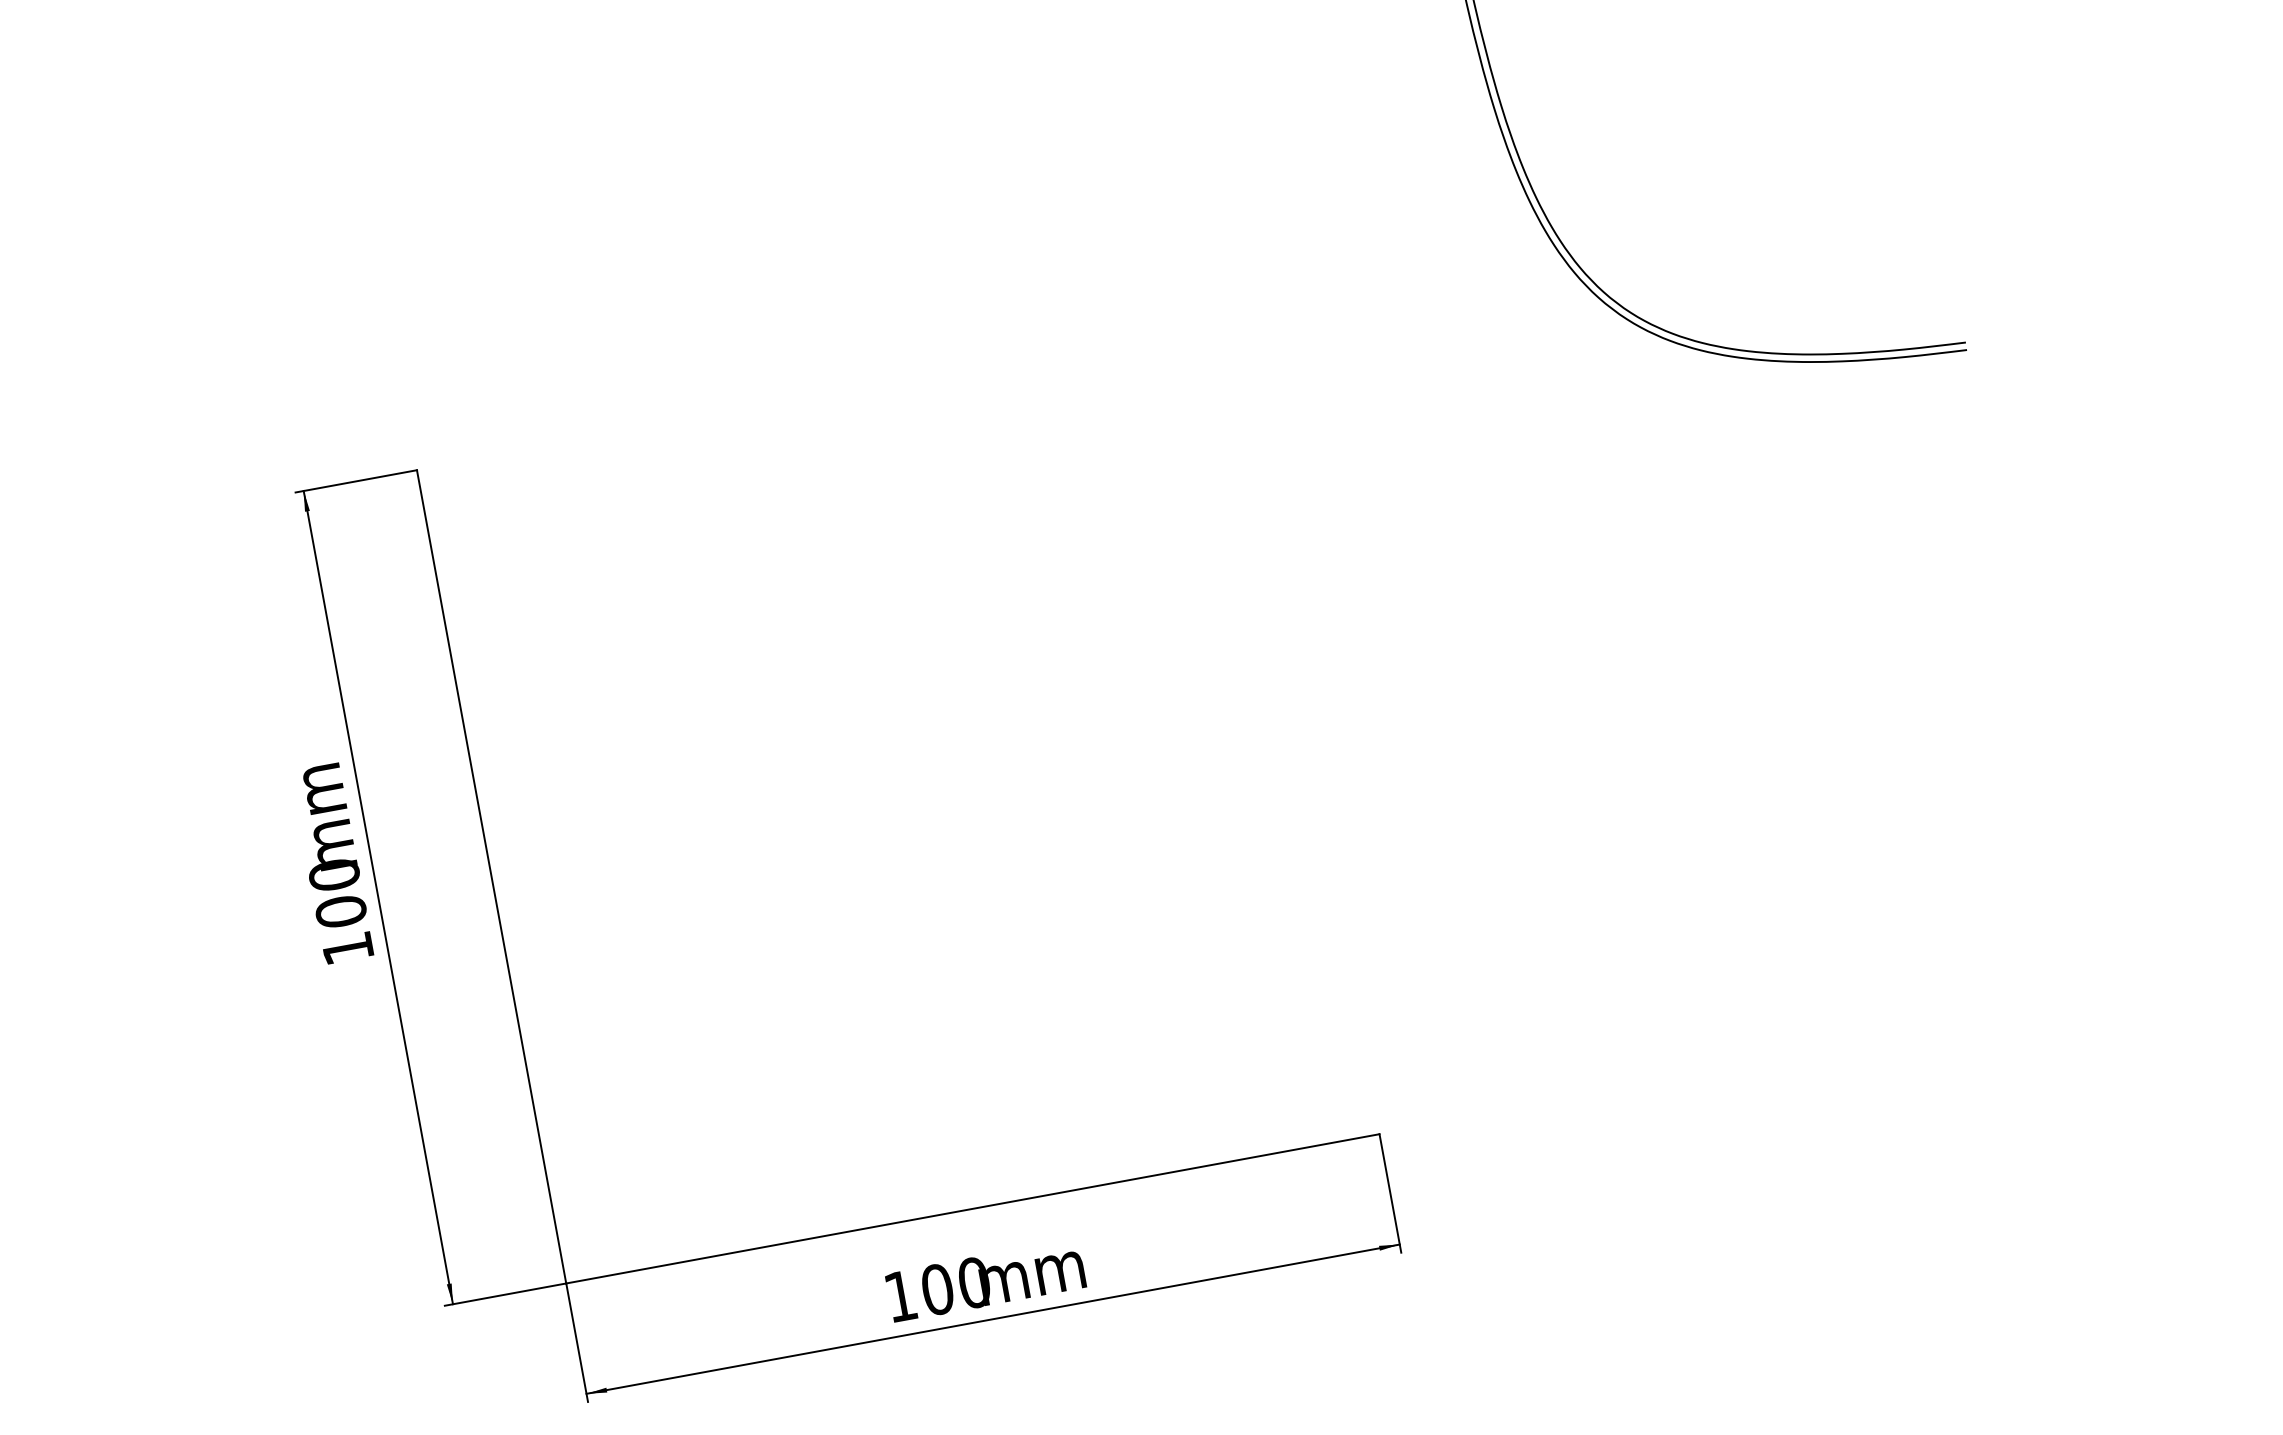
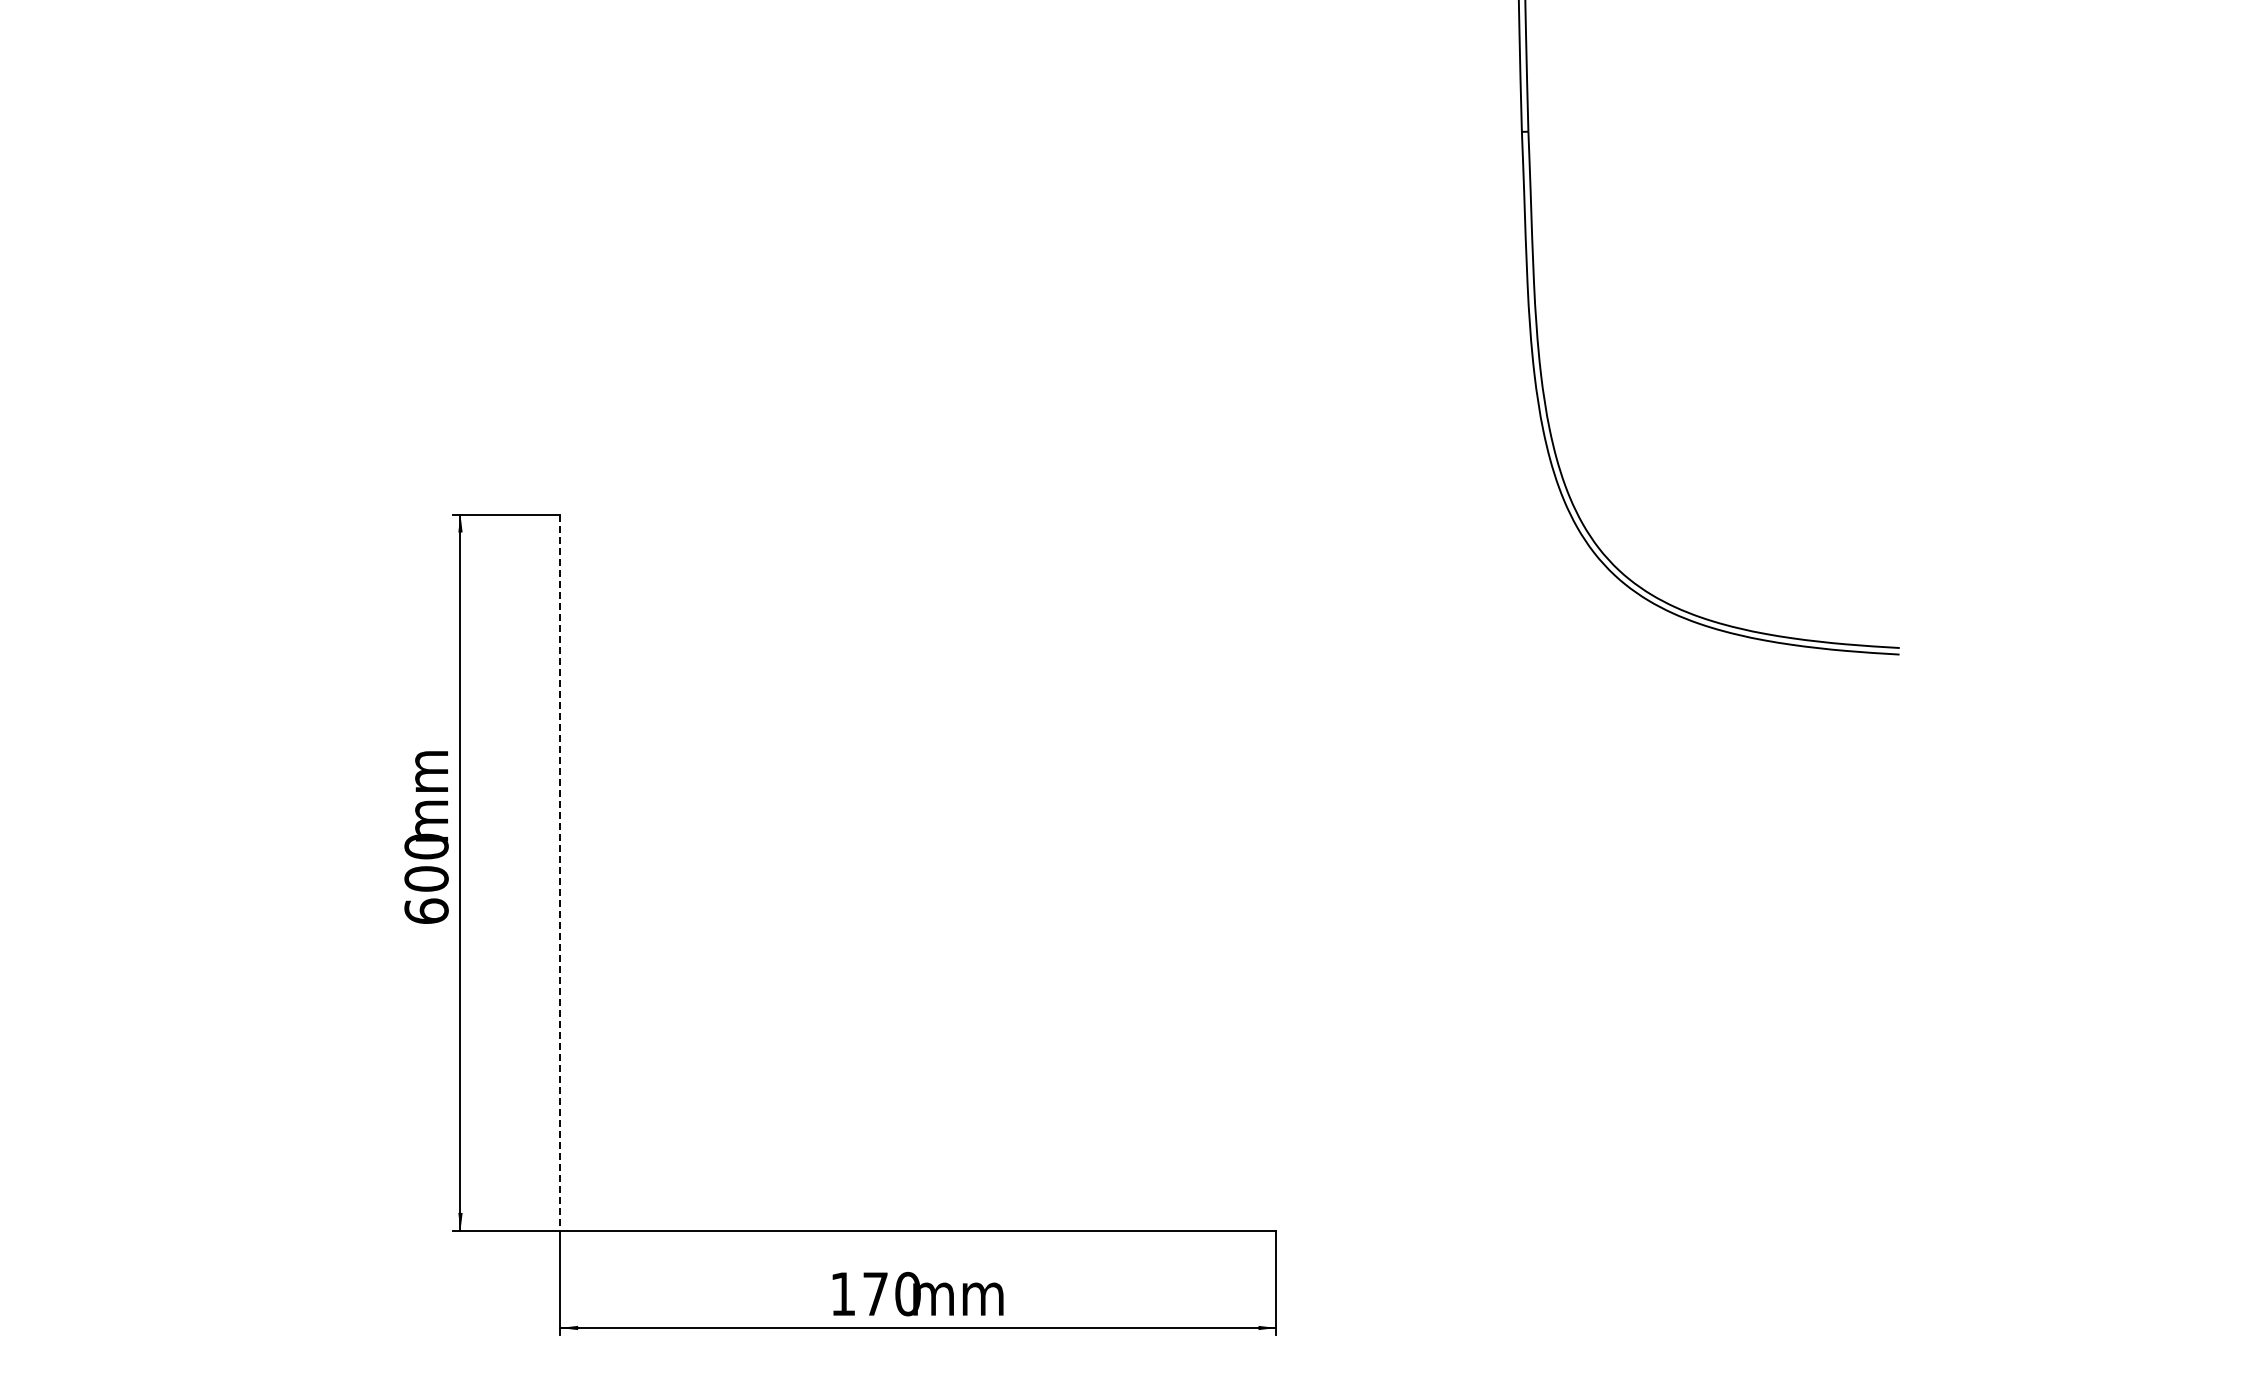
line: (492, 877) -> (560, 873), solid -> dashed
text: (347, 947) -> (426, 910), 100 -> 600
text: (937, 1288) -> (875, 1293), 100 -> 170

